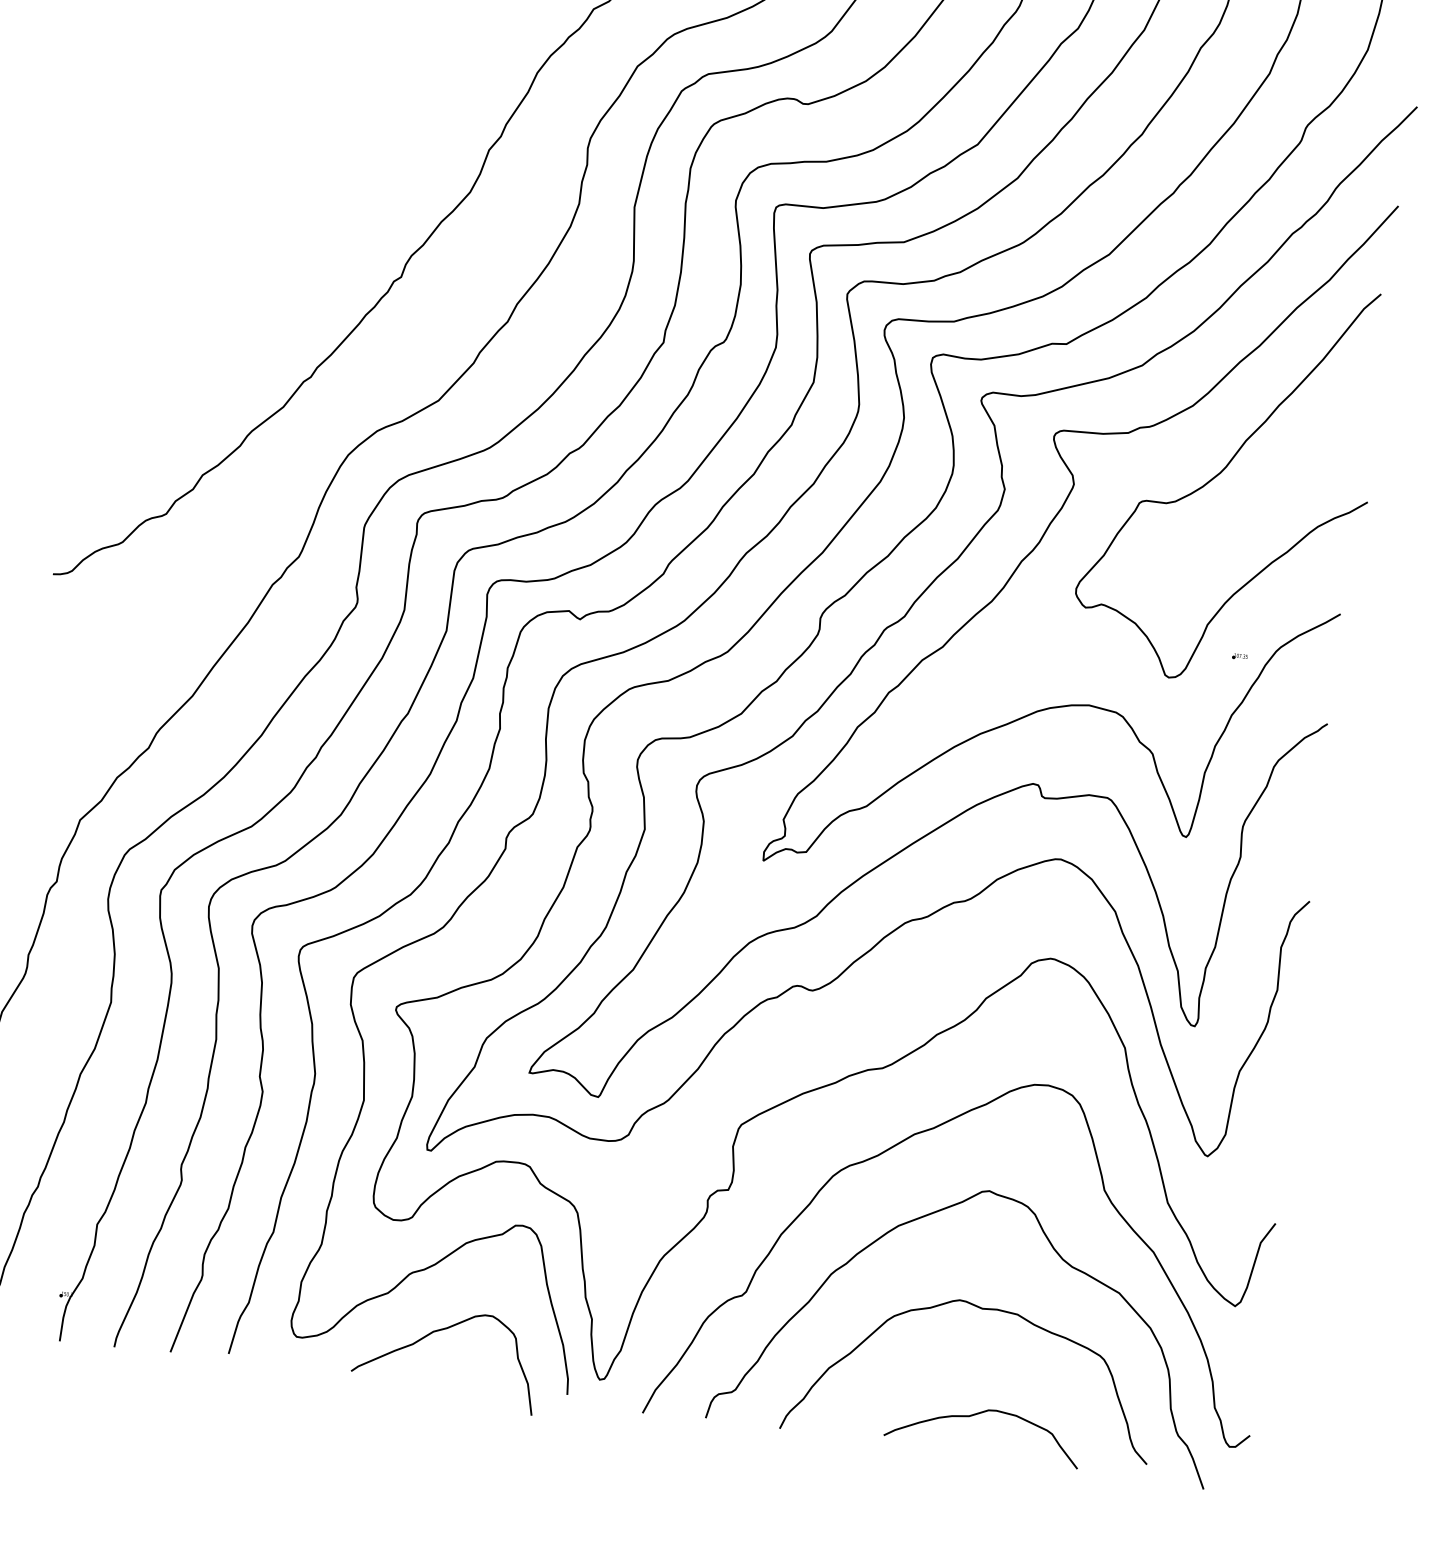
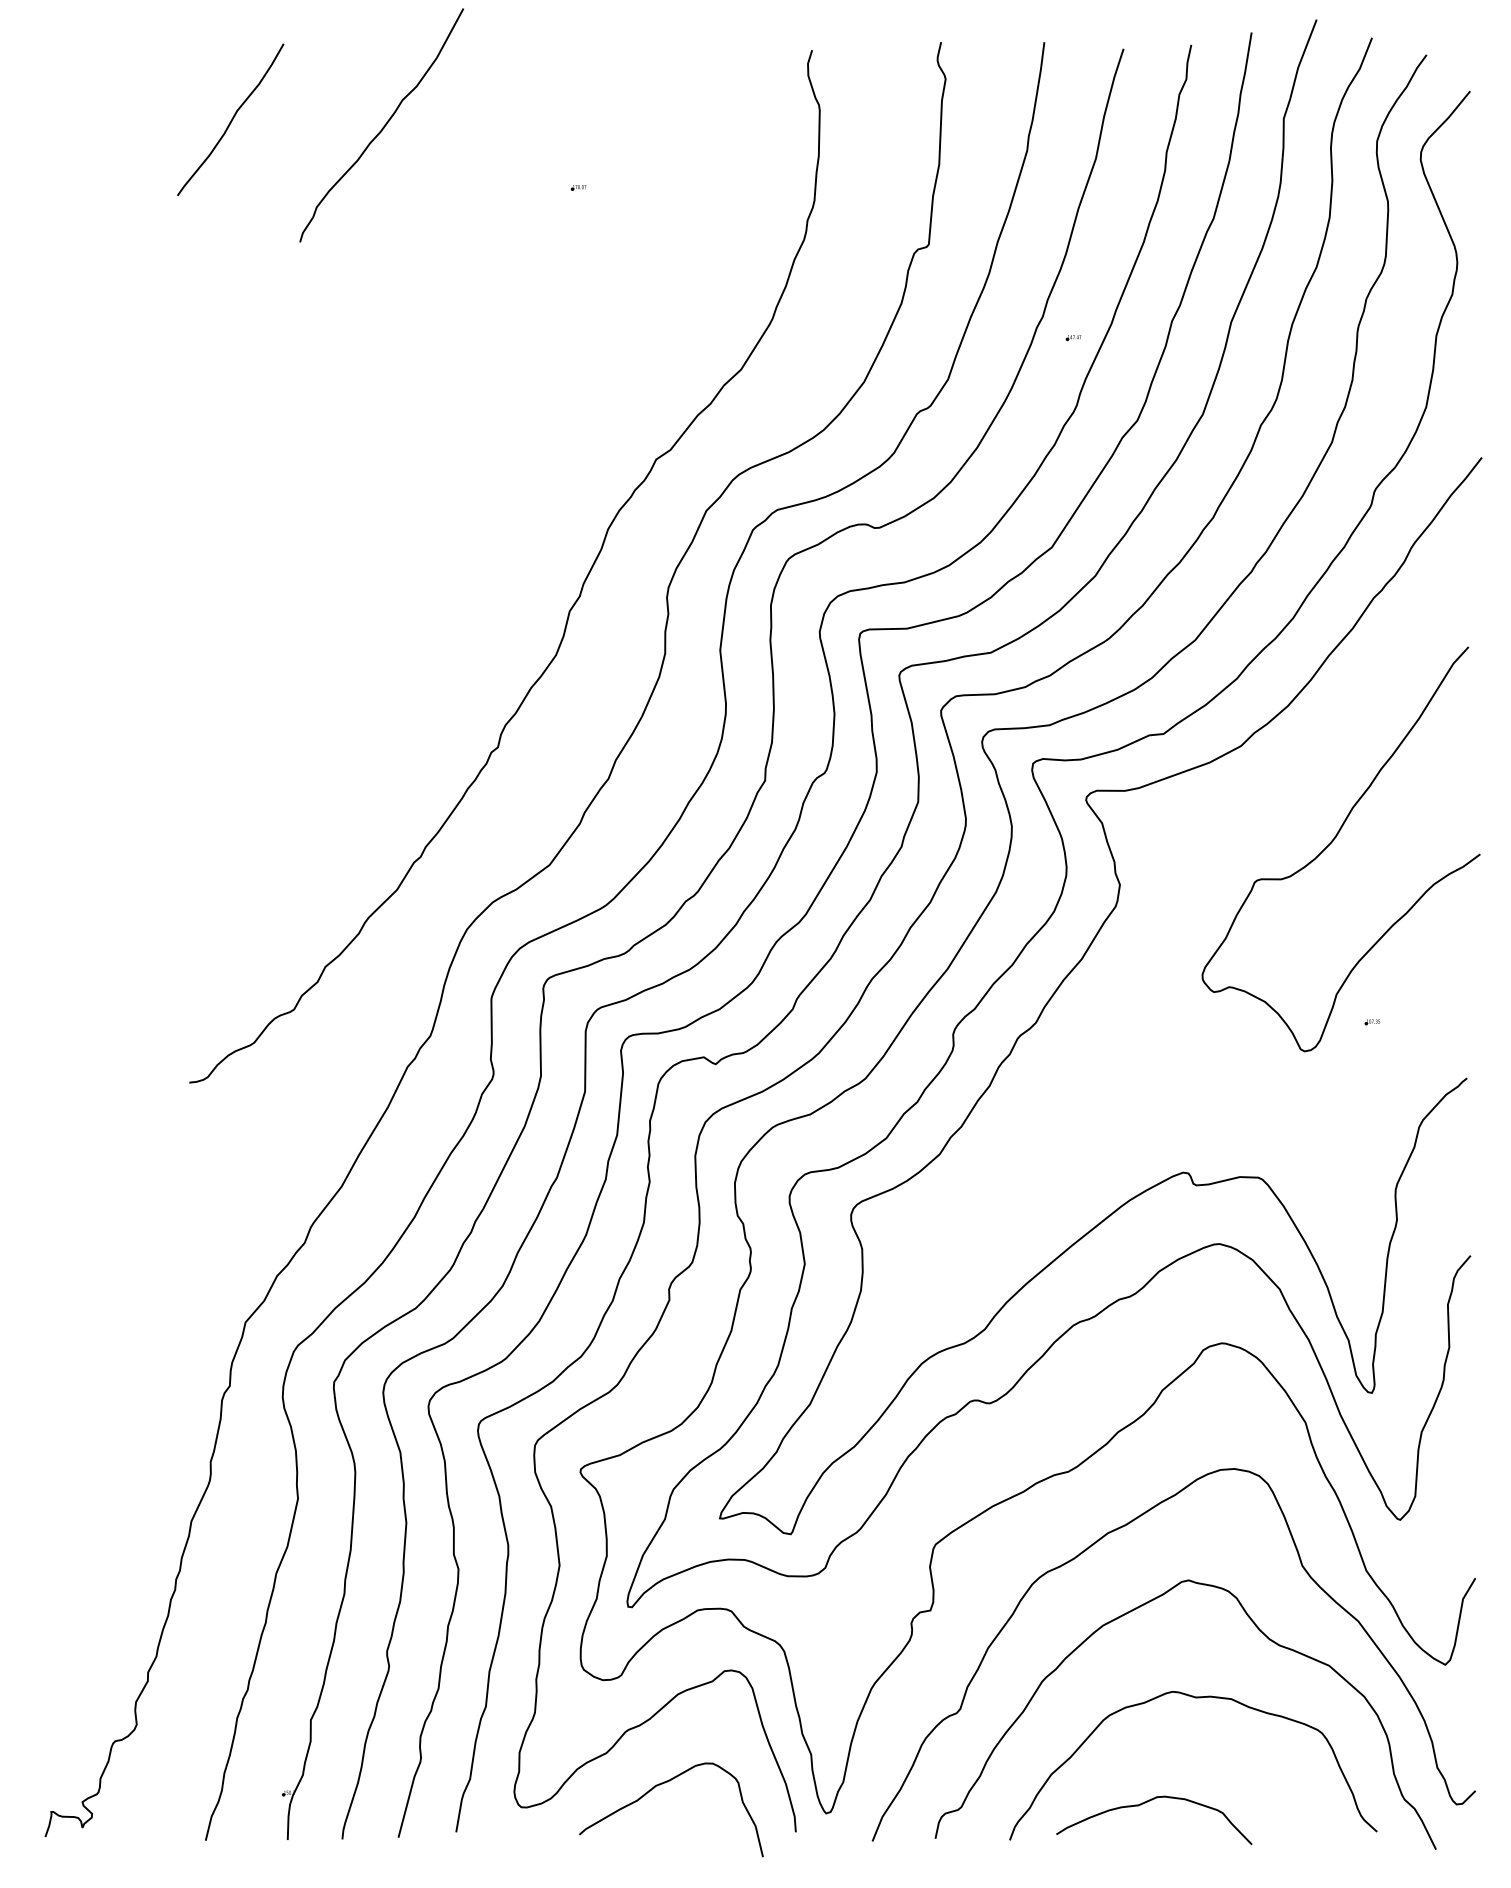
curve: (1057, 515) -> (1175, 904), removed
curve: (976, 1415) -> (1145, 1803), moved

